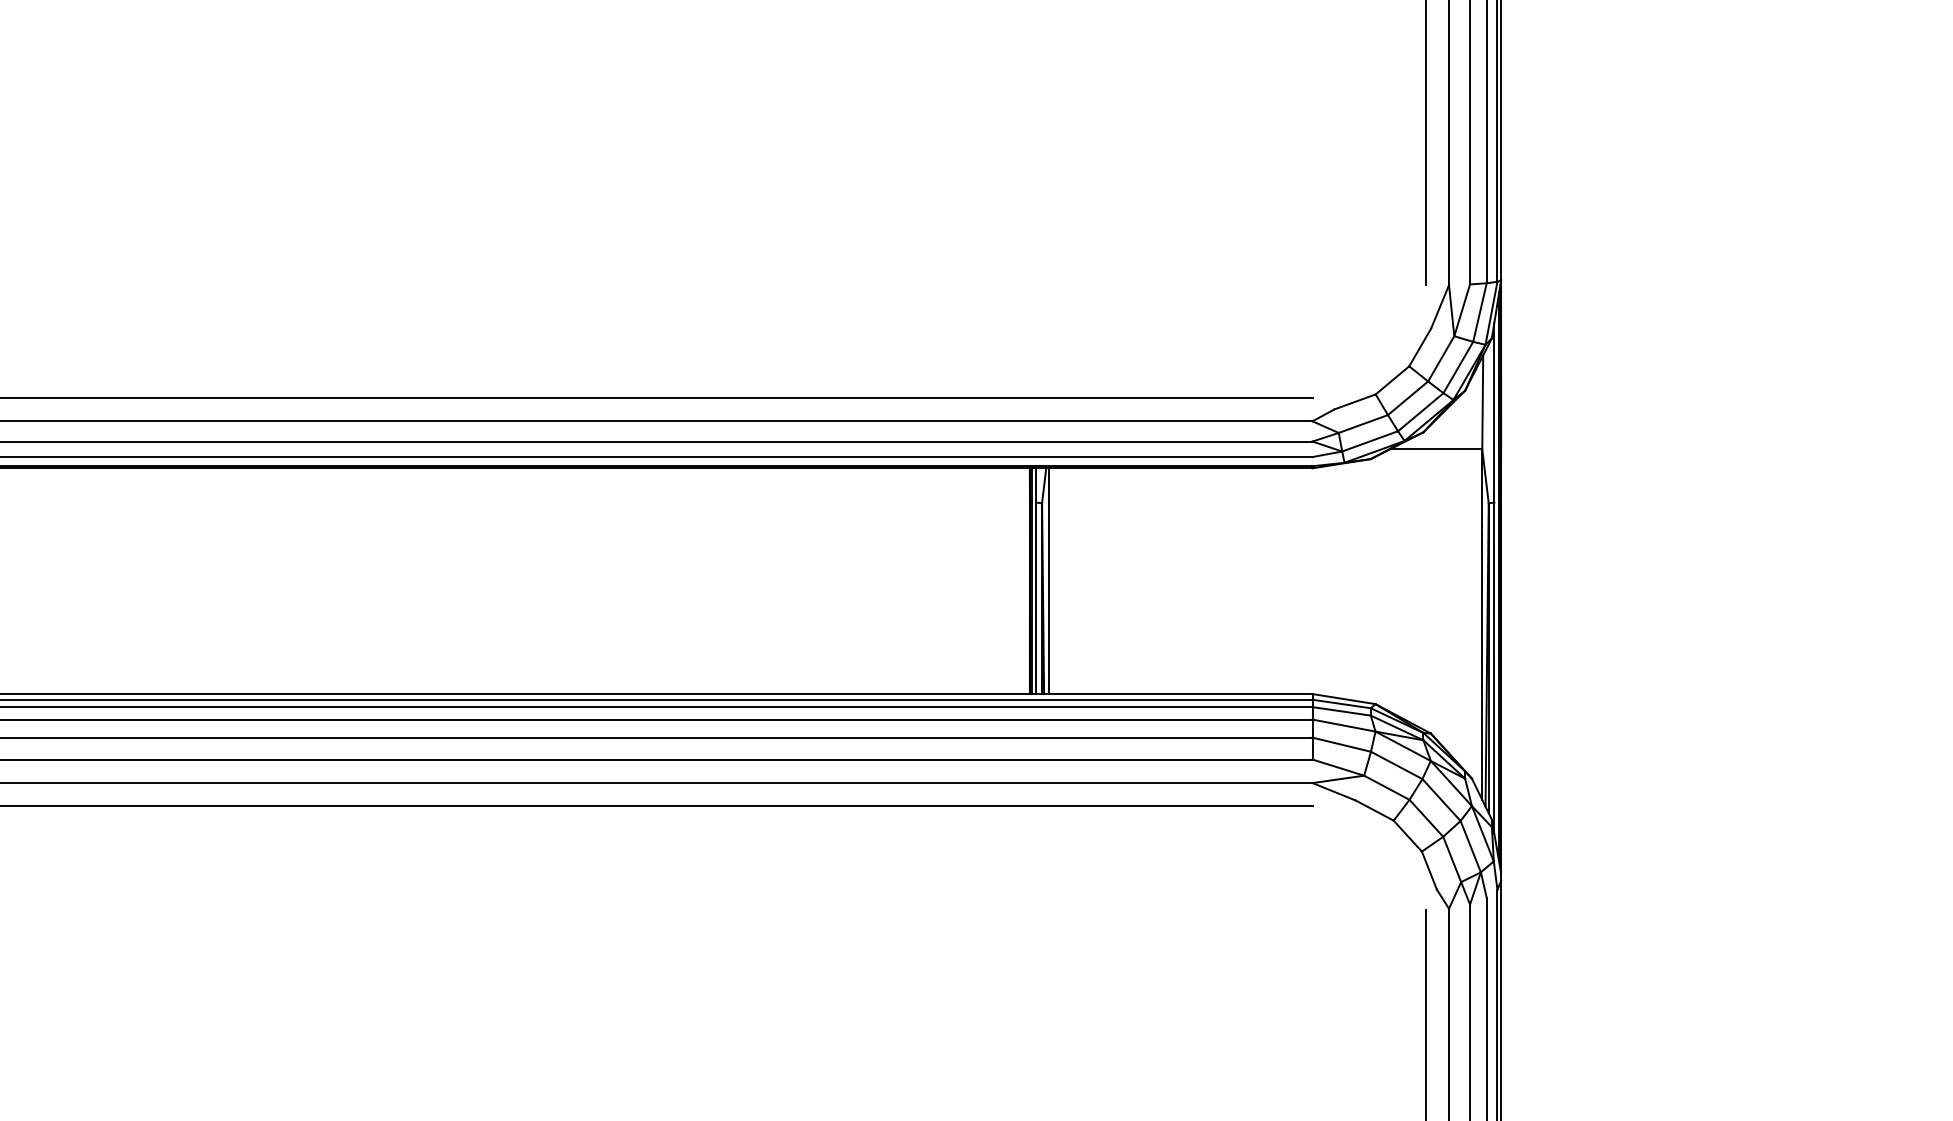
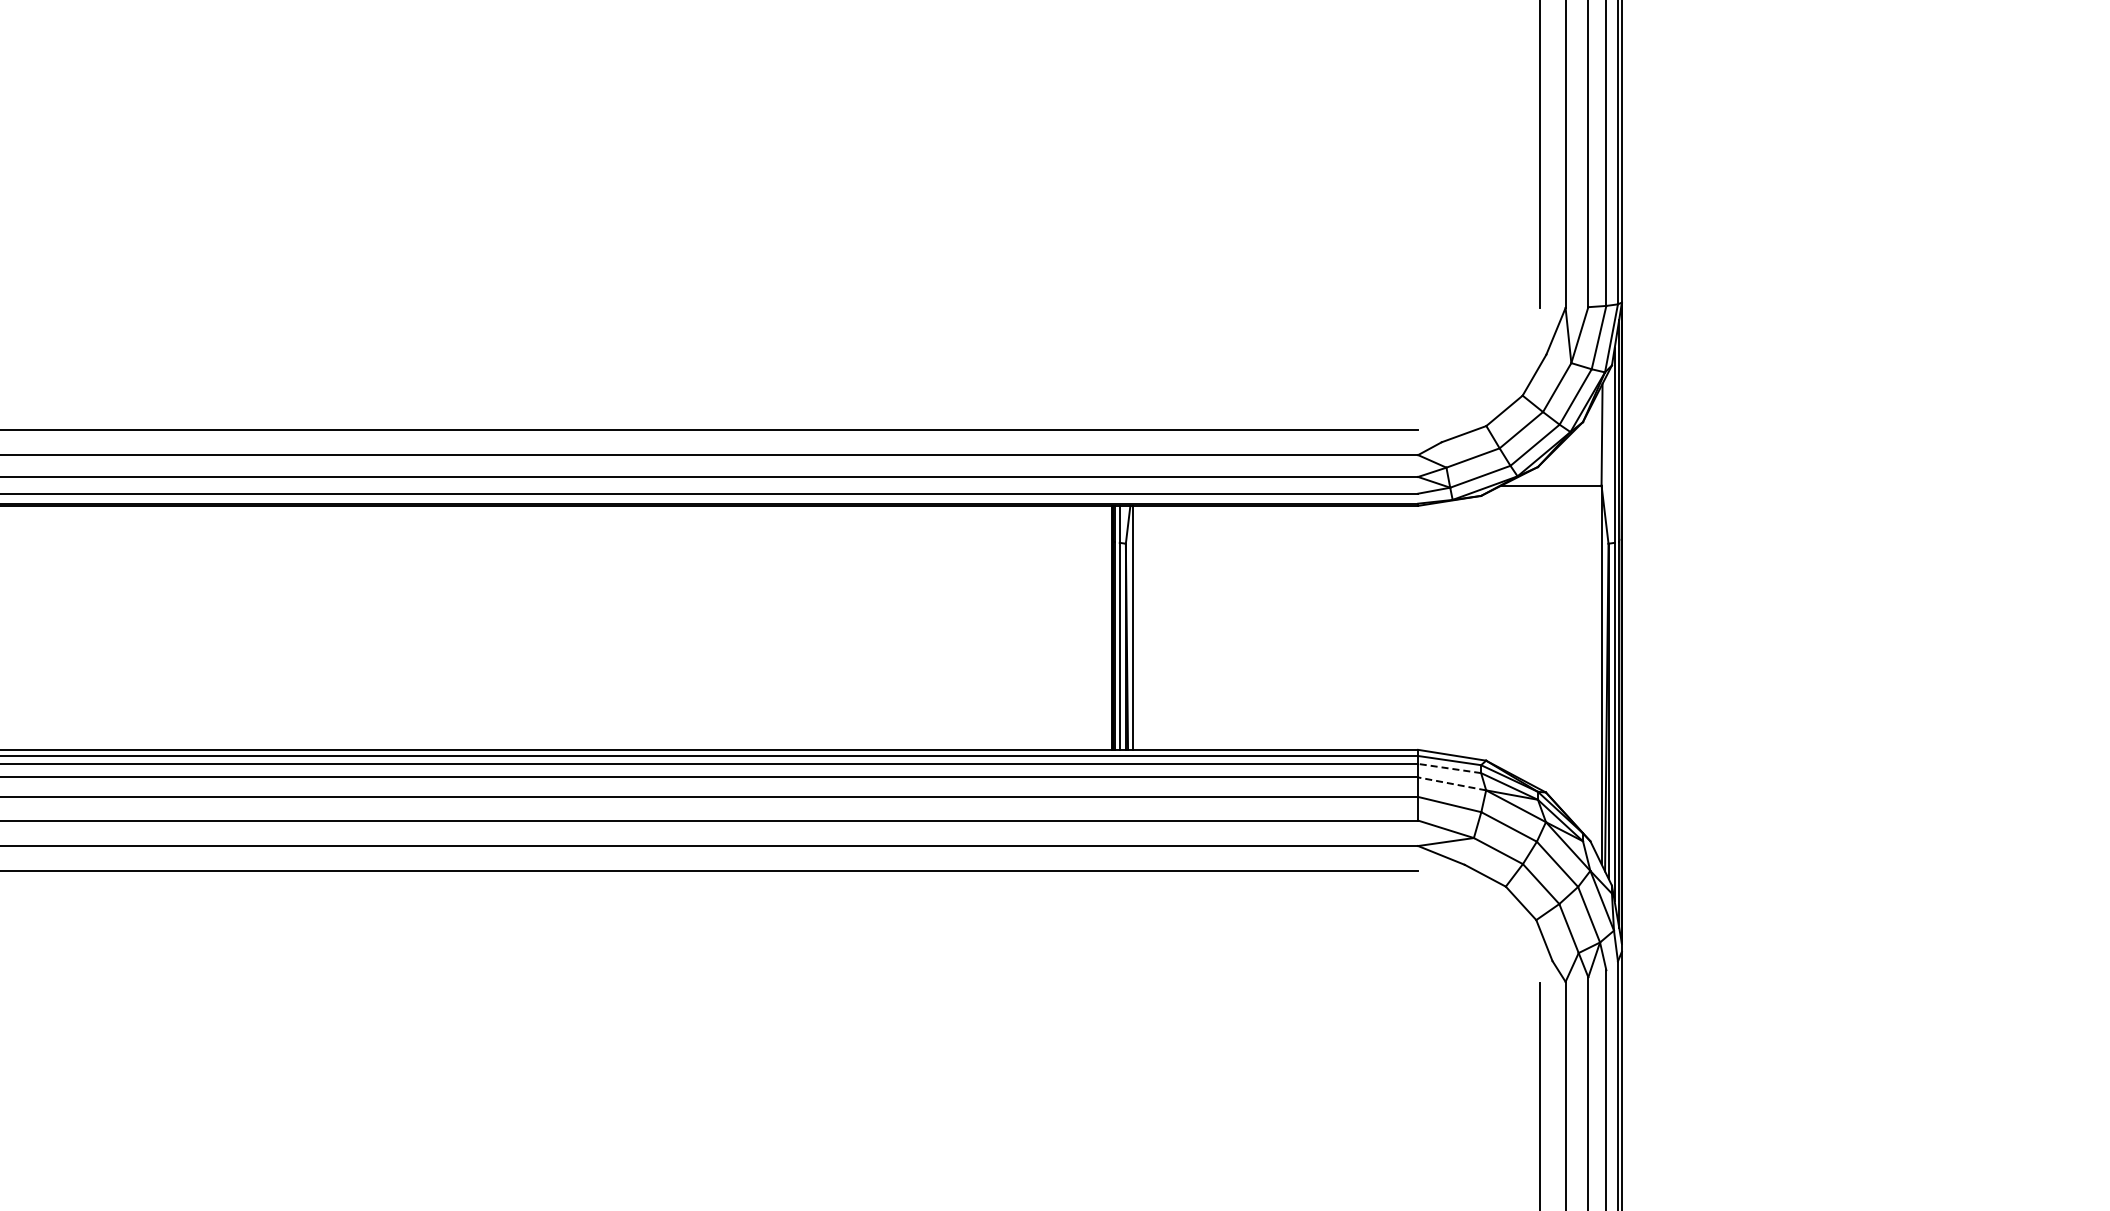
line: (1341, 711) -> (1449, 768), solid -> dashed
line: (1344, 725) -> (1452, 783), solid -> dashed

